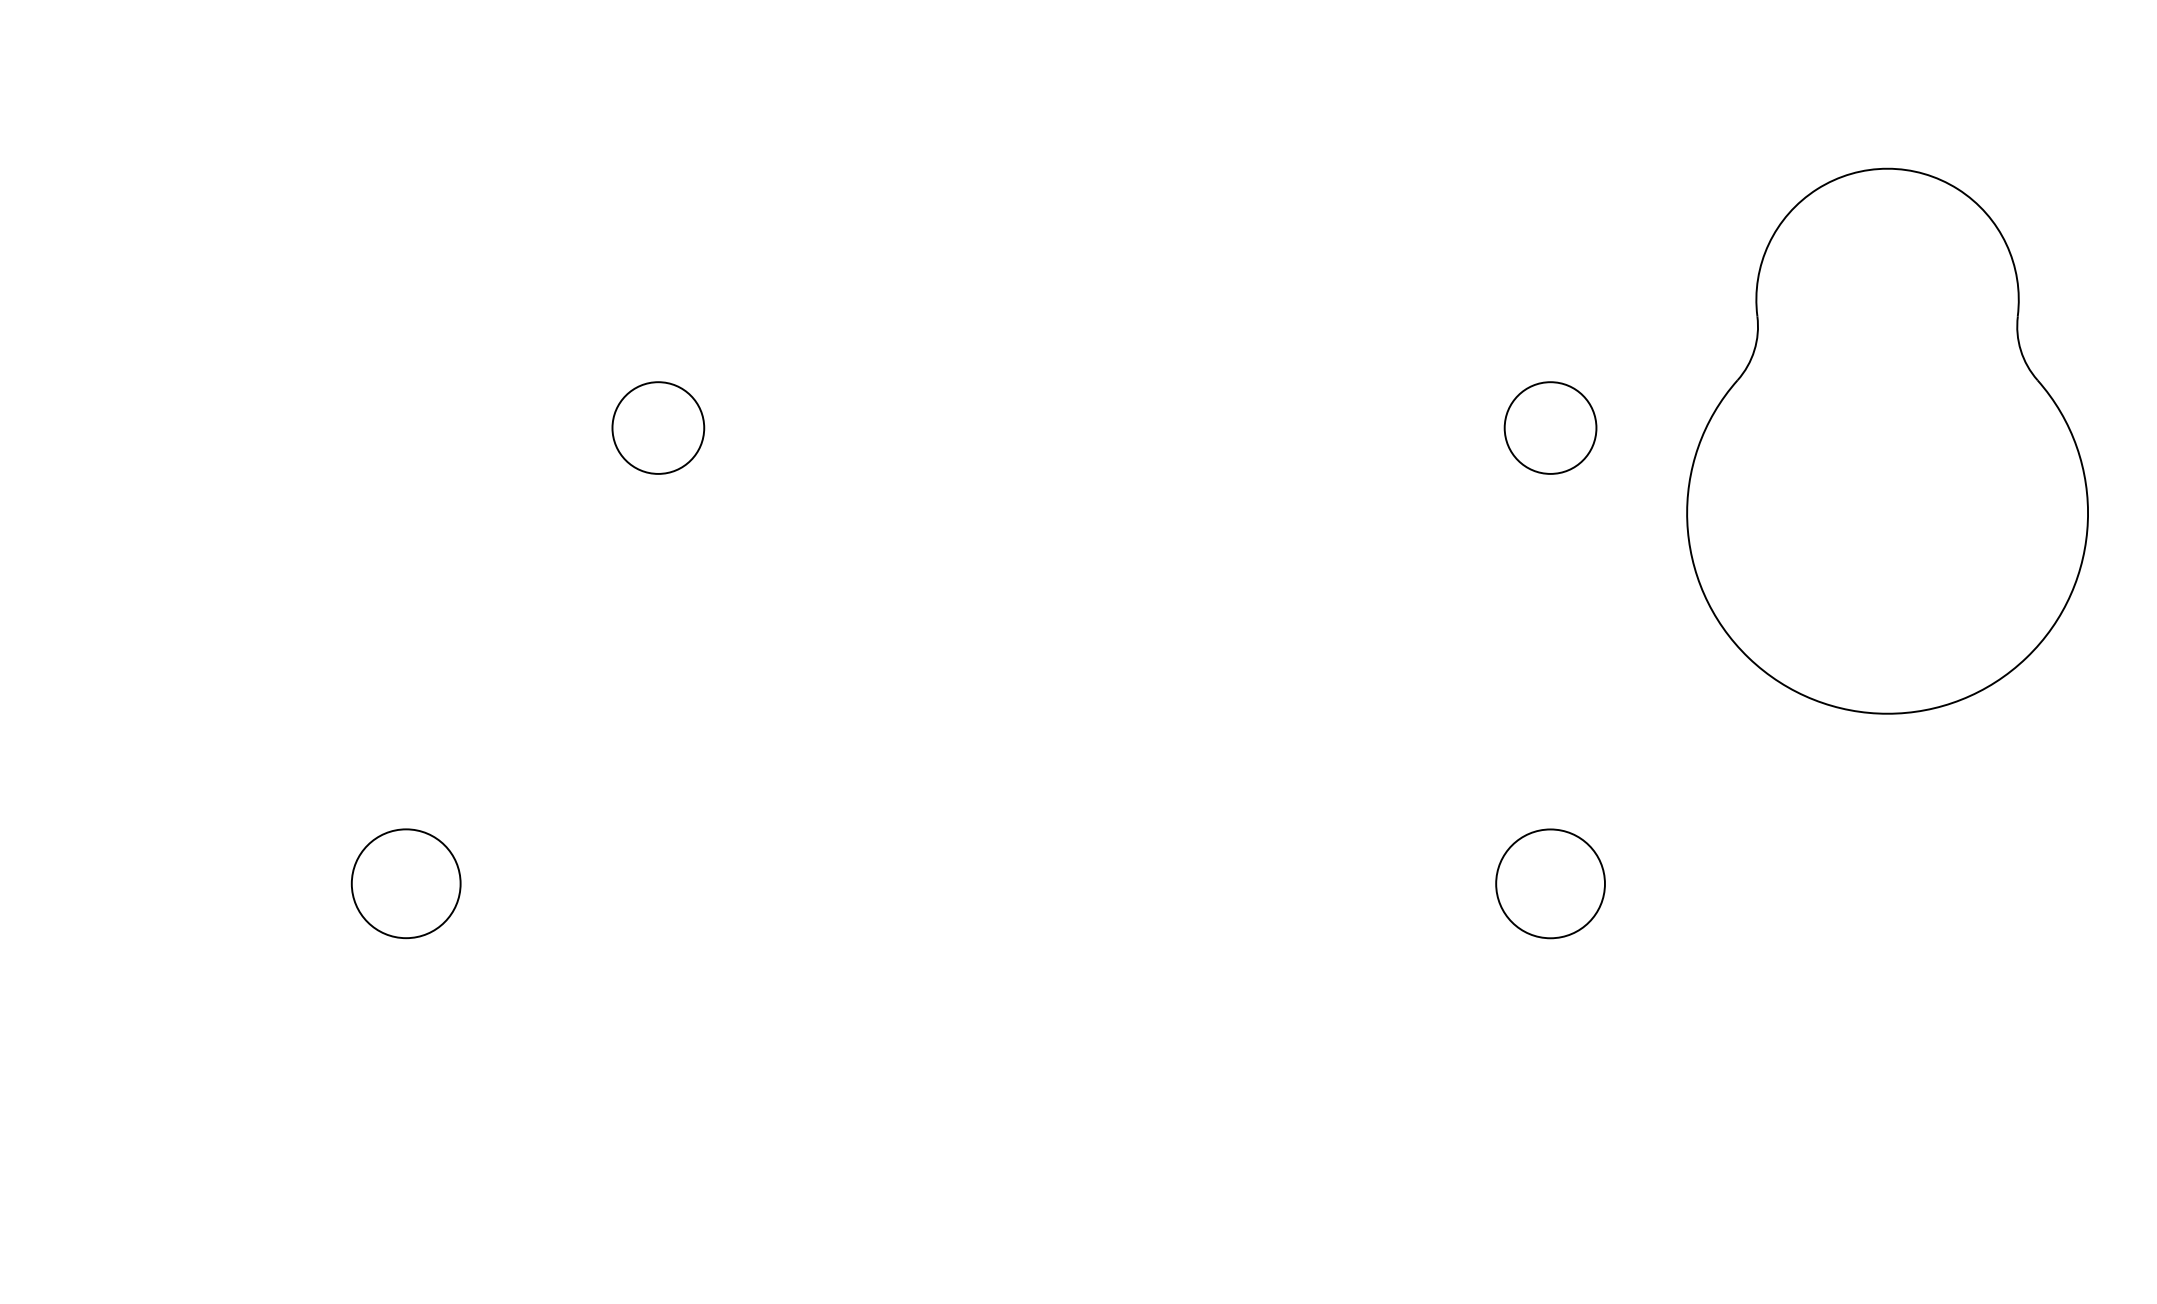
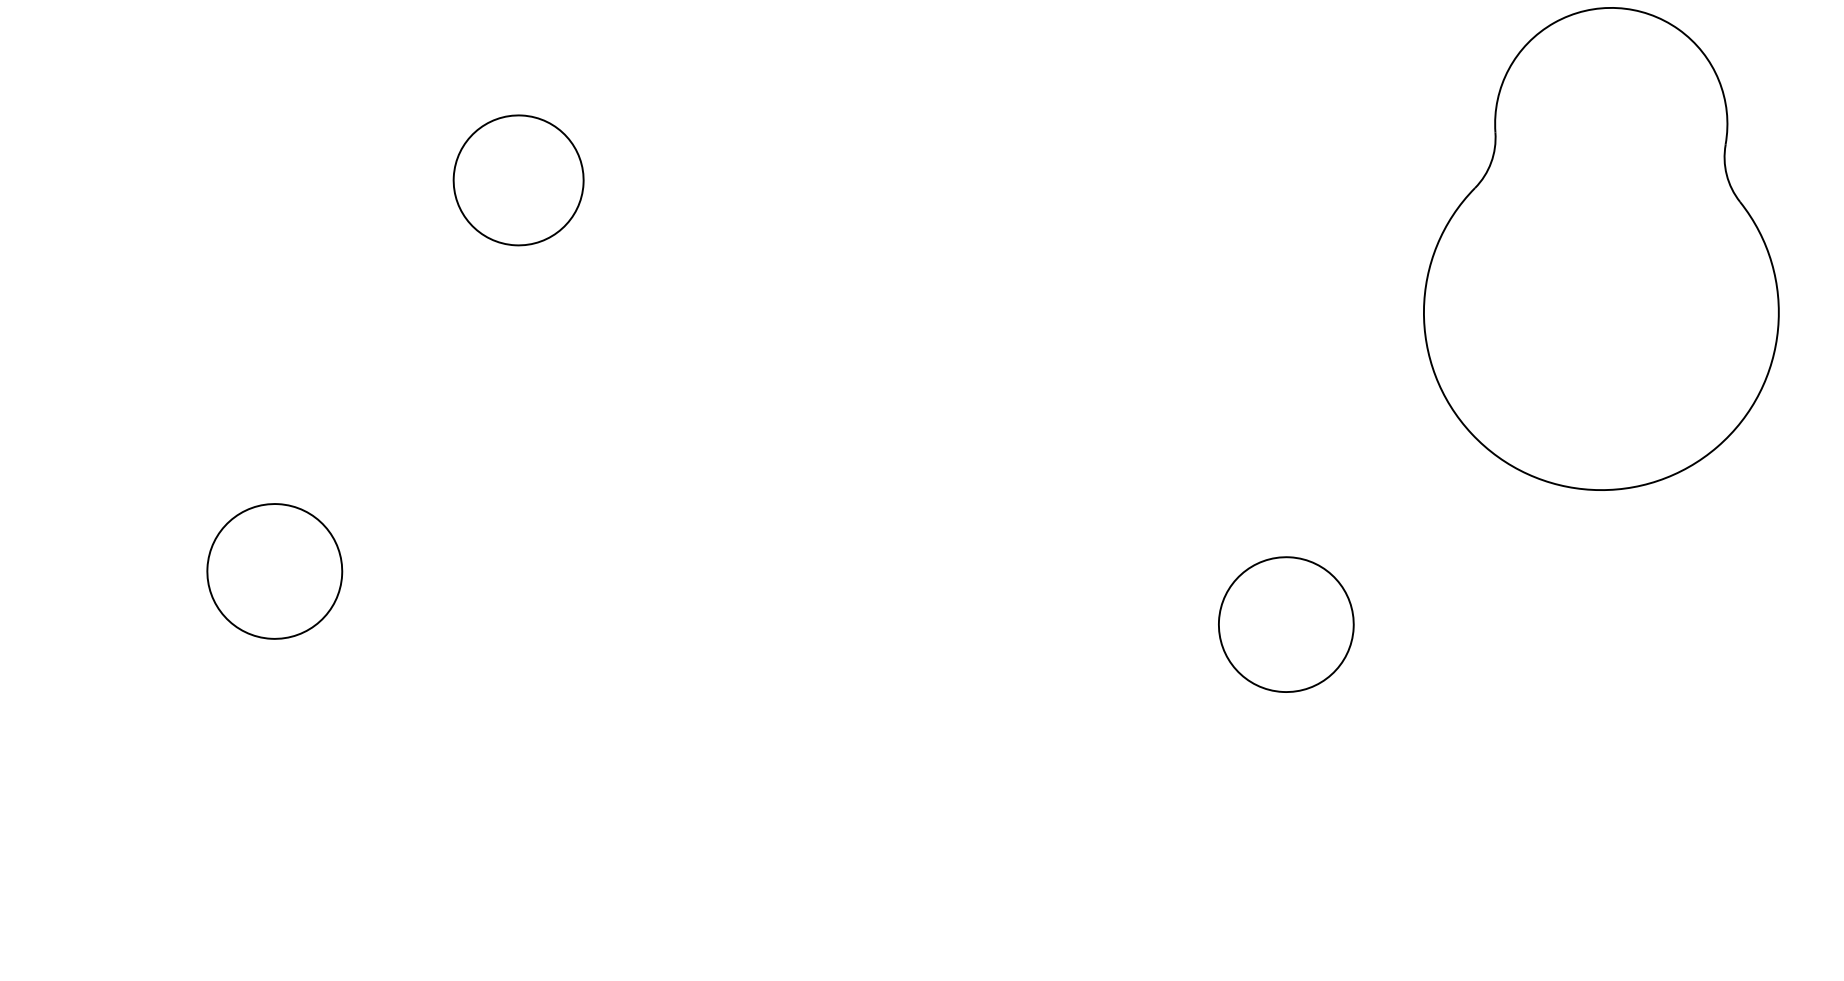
circle: (658, 427) -> (518, 179), size x1.6
circle: (1550, 427) -> (1307, 221), removed
circle: (405, 883) -> (274, 571), size x1.4
circle: (1550, 883) -> (1286, 624), size x1.4

